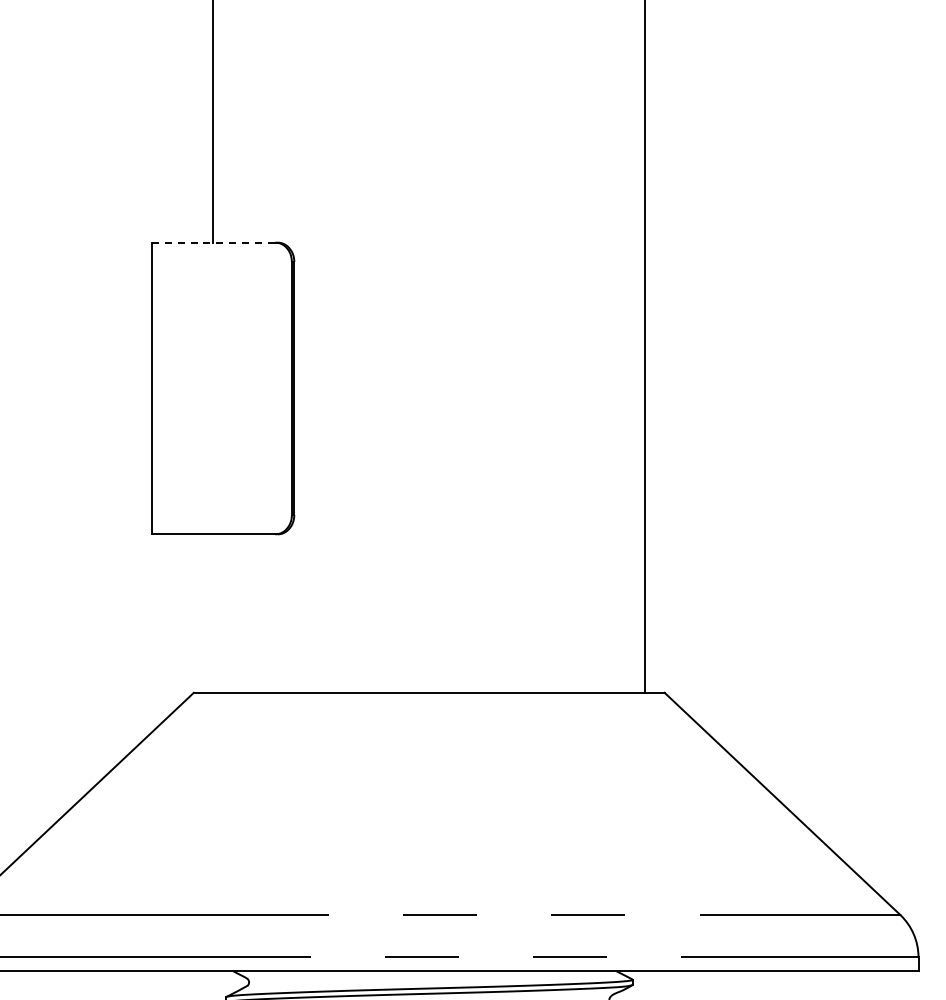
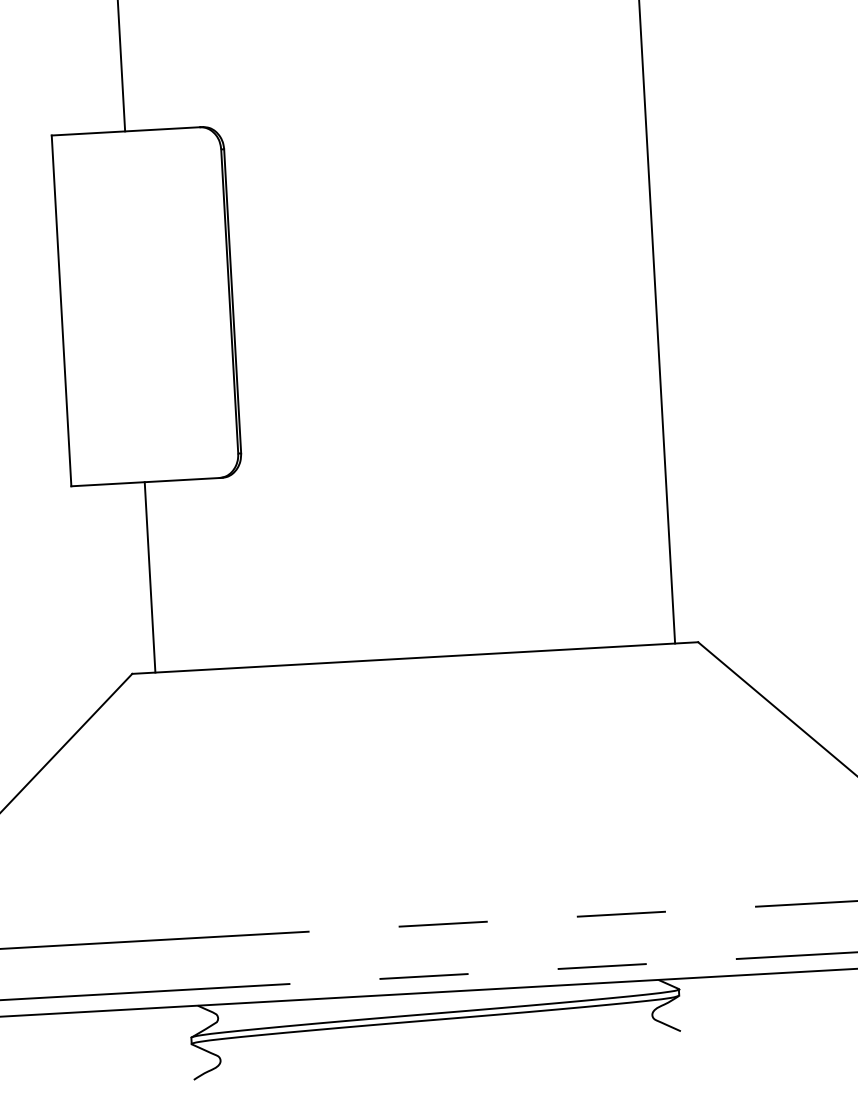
line: (213, 242) -> (125, 131), dashed -> solid
line: (213, 613) -> (150, 577), added

